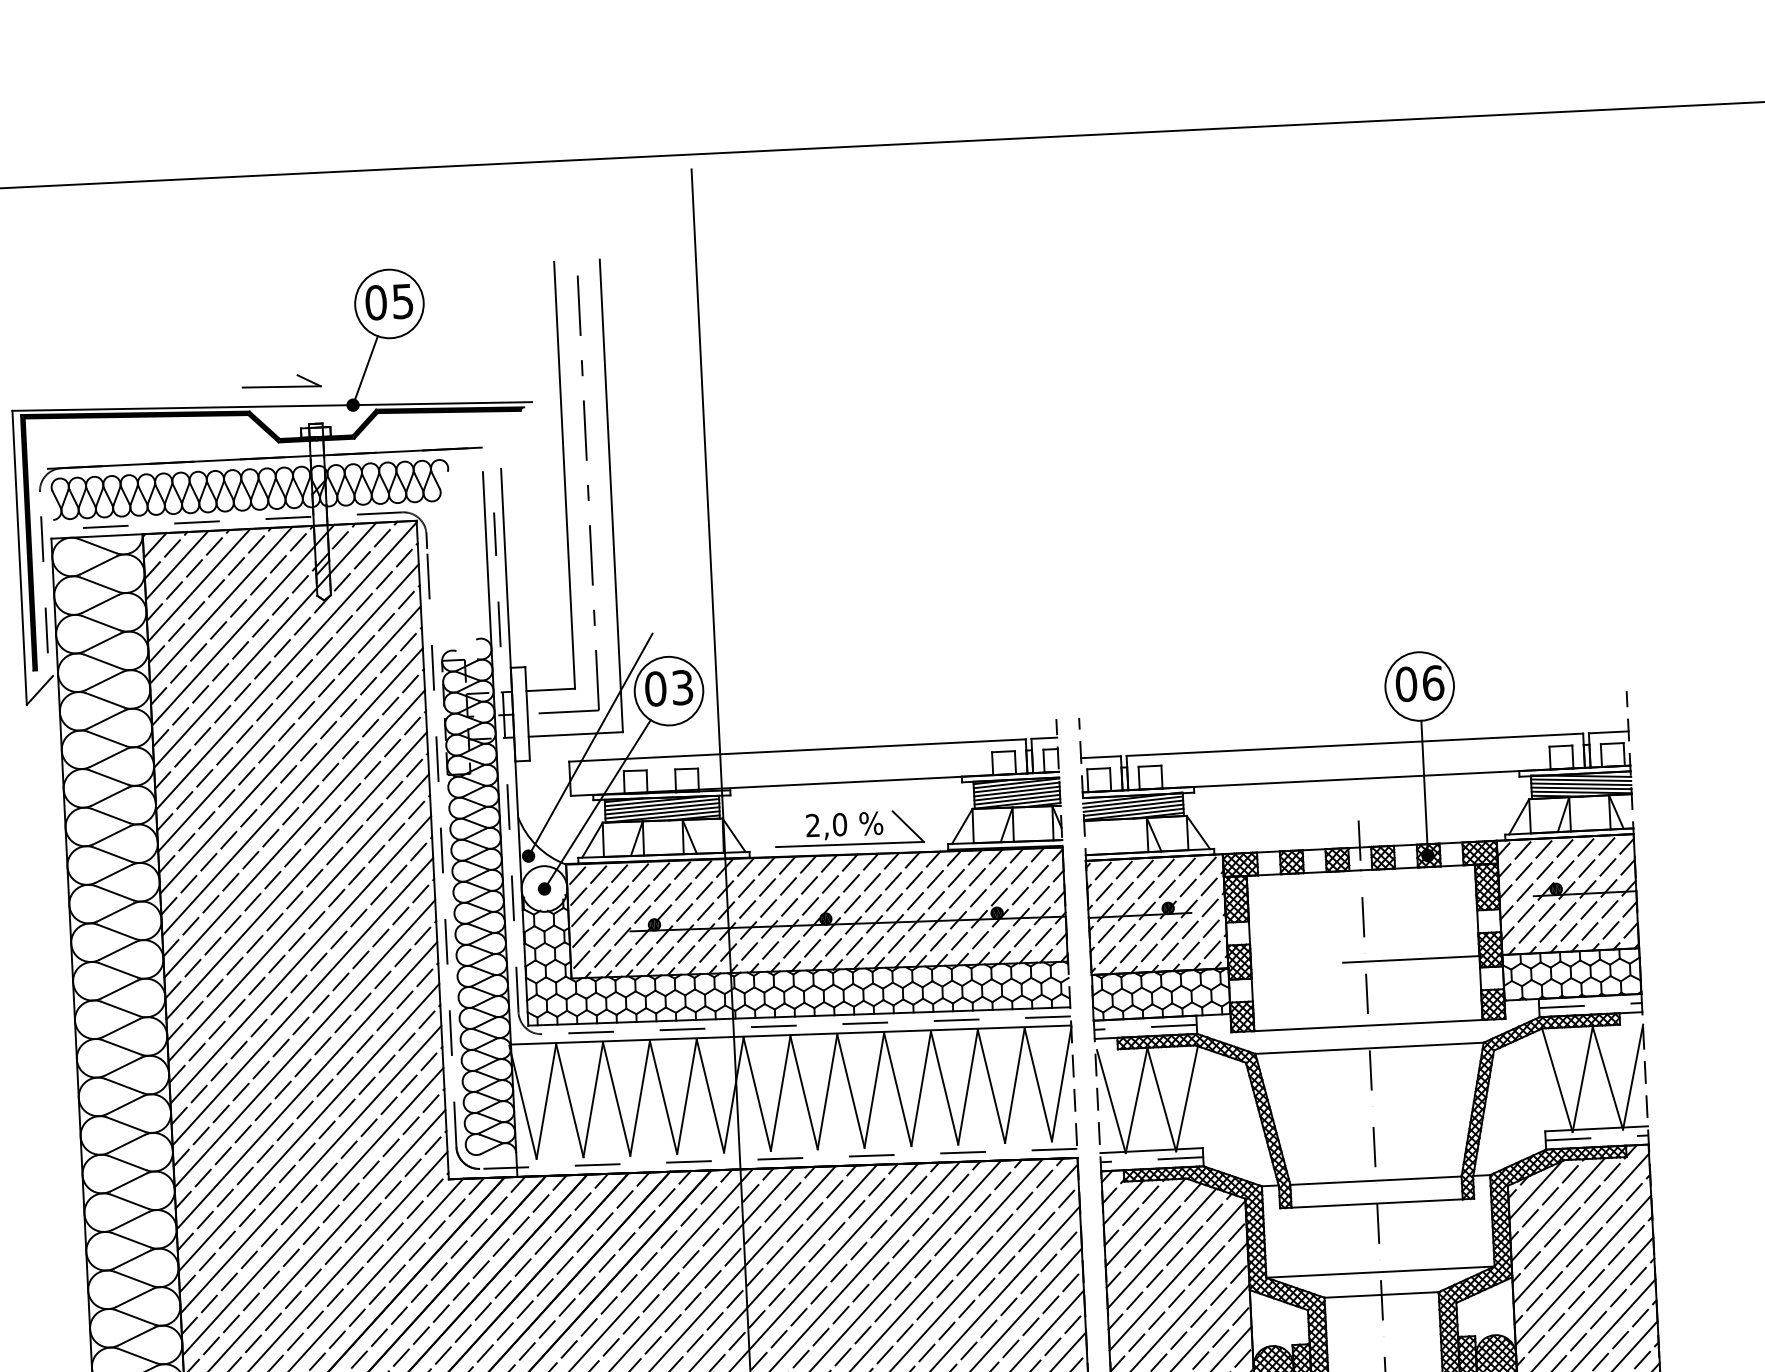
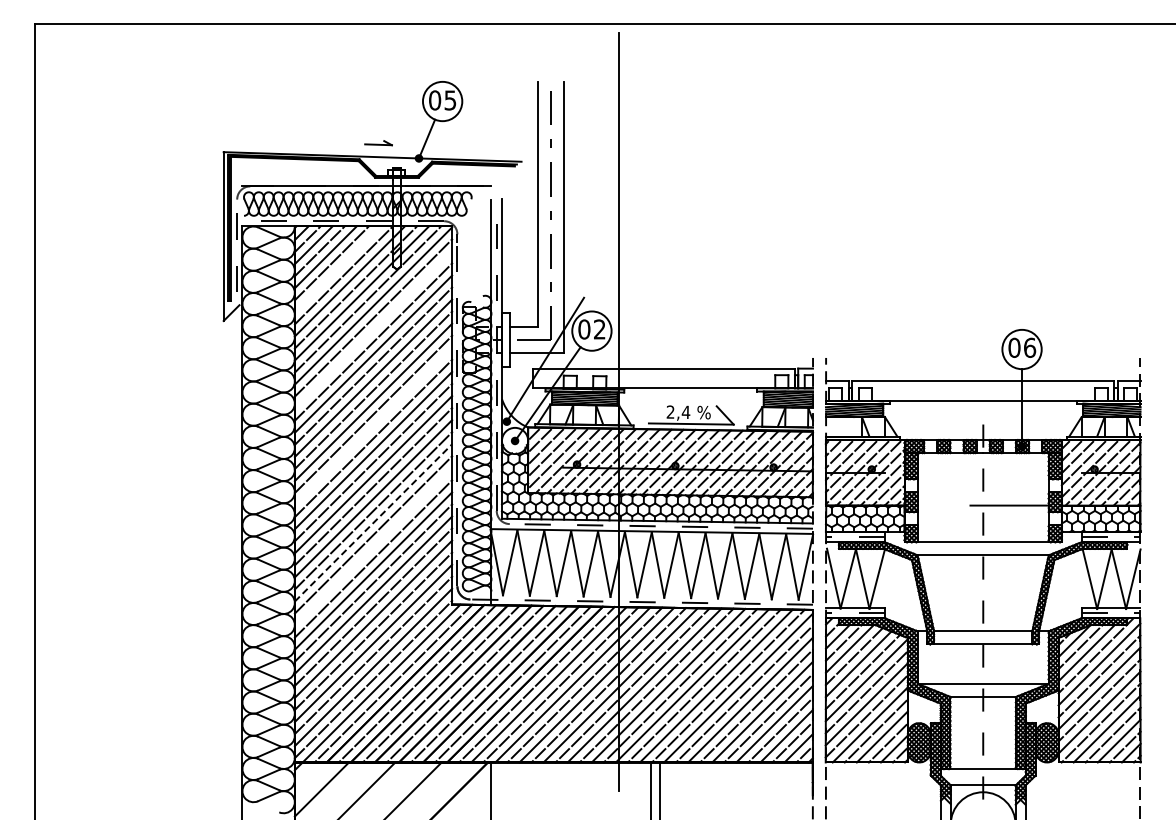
part: (281, 380) -> (378, 142), size x0.6
line: (220, 605) -> (337, 269), removed
text: (682, 687) -> (599, 329), 03 -> 02
line: (288, 706) -> (373, 329), removed
text: (838, 824) -> (685, 412), 2,0 -> 2,4
line: (296, 875) -> (373, 426), removed
line: (304, 1043) -> (373, 522), solid -> dashed
line: (306, 1084) -> (373, 546), removed

